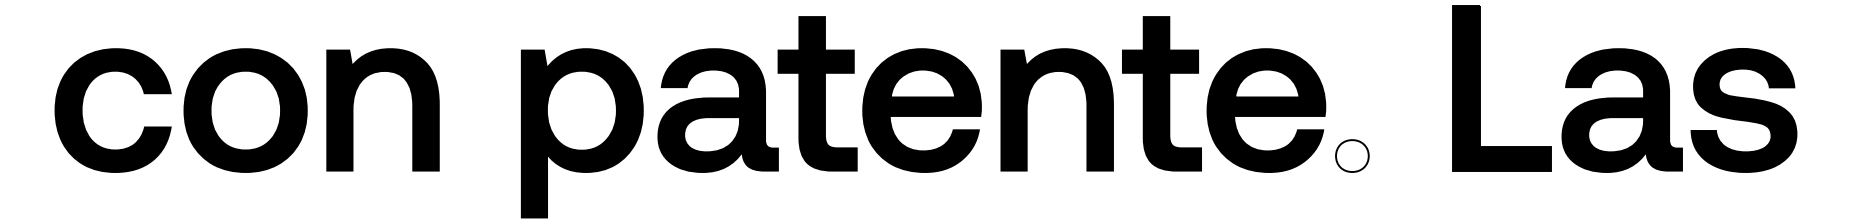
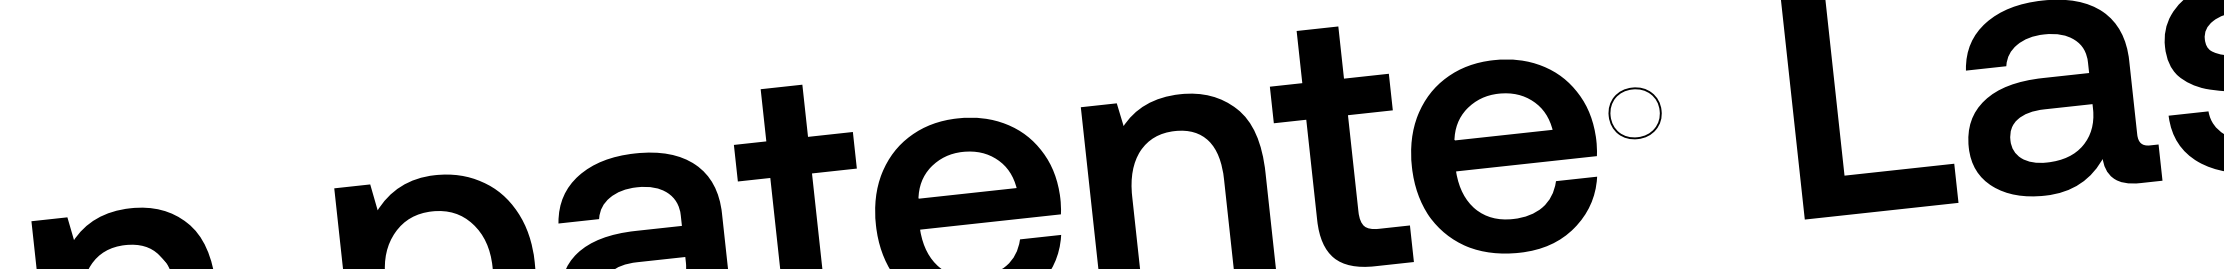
part: (1352, 155) -> (1635, 112), moved

